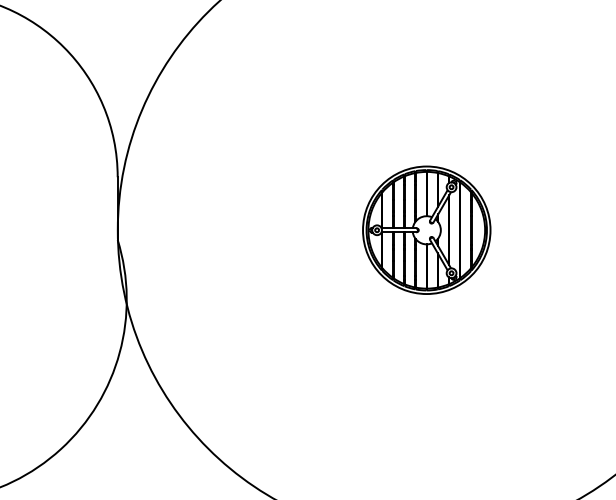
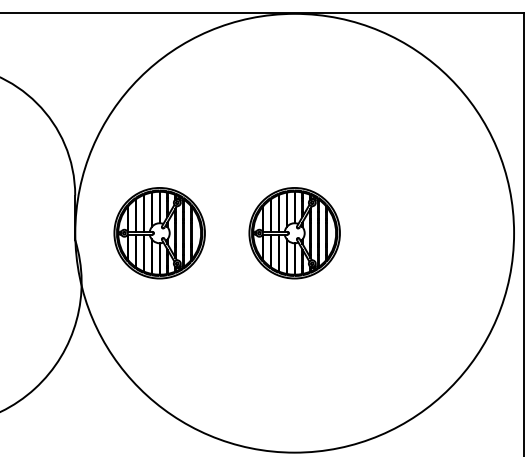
part: (236, 230) -> (159, 233), added

